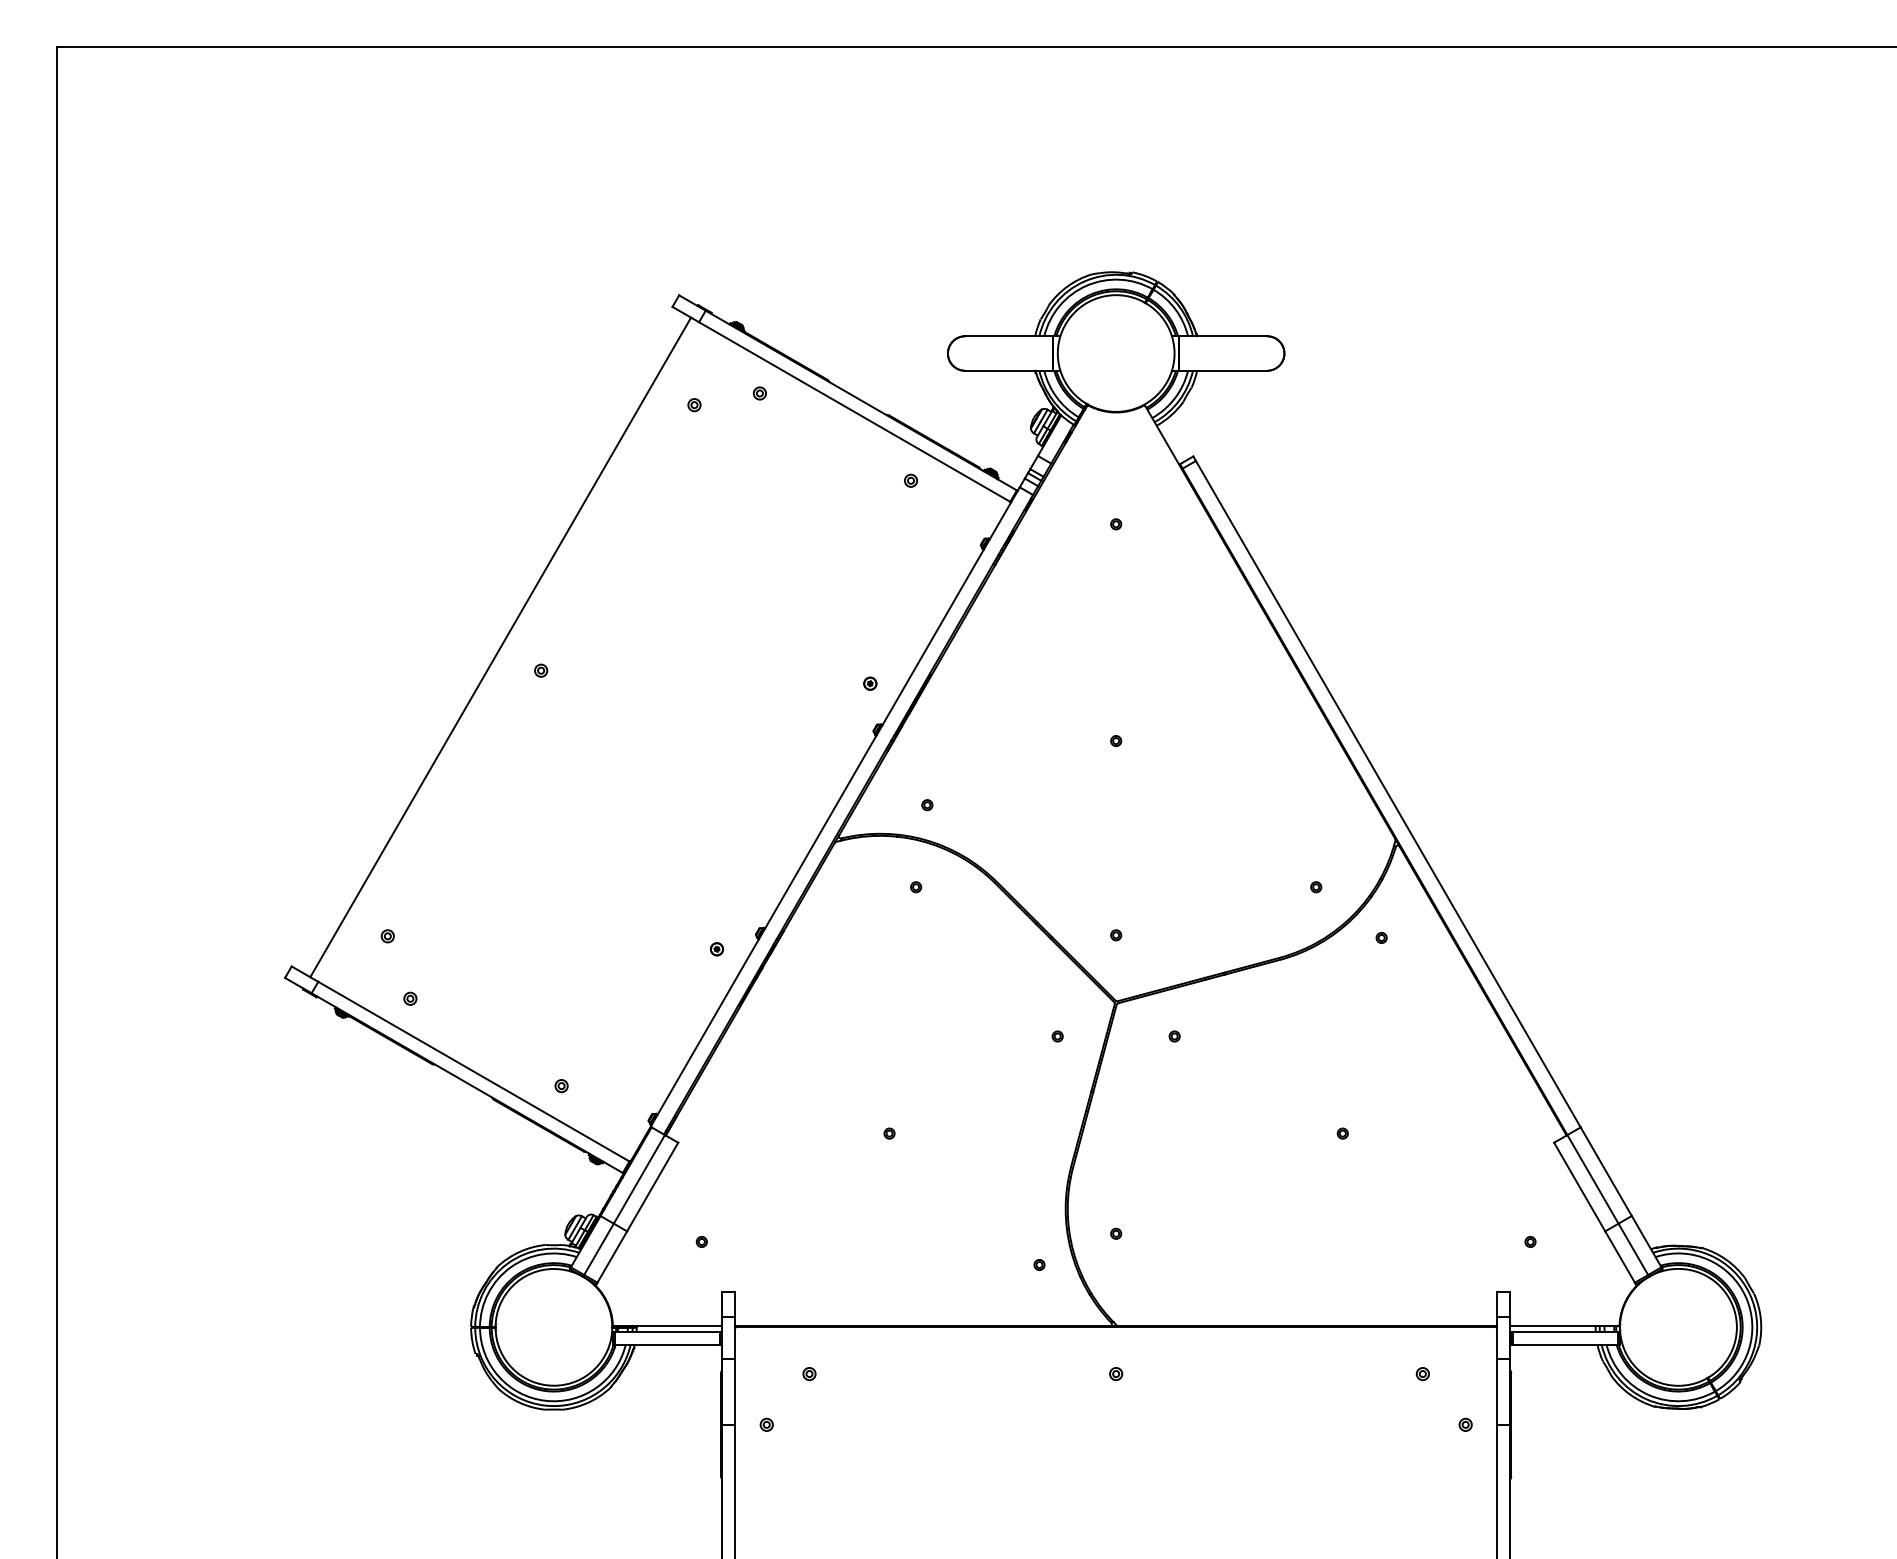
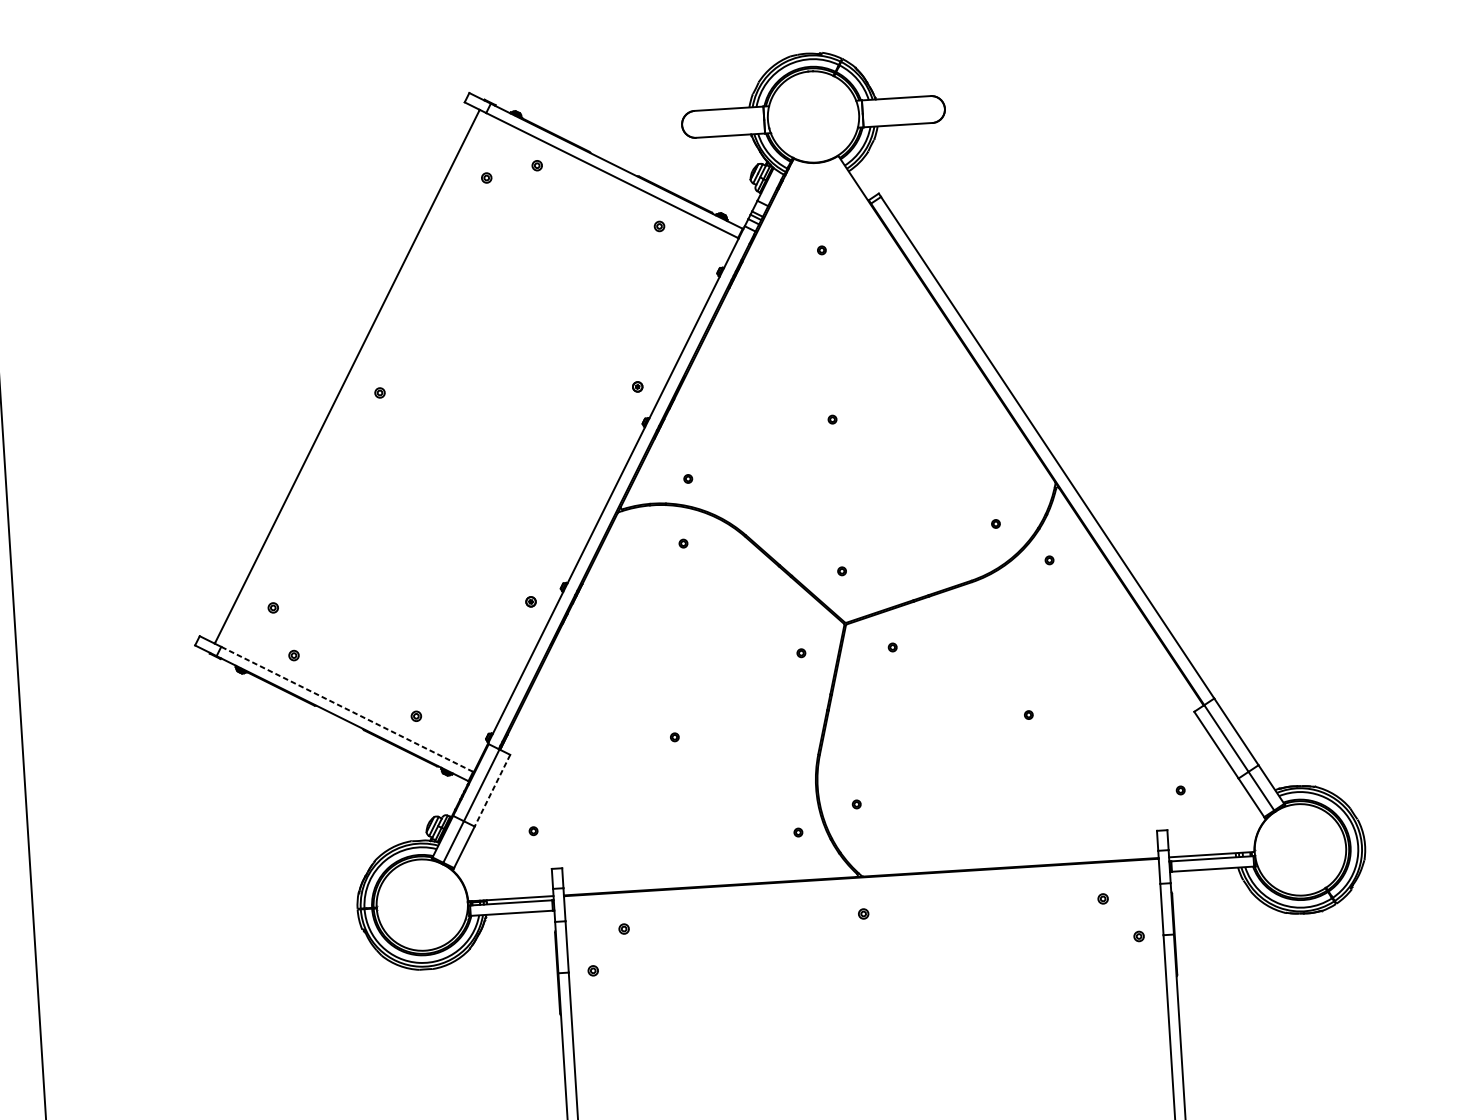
line: (473, 1071) -> (346, 709), solid -> dashed
line: (652, 1187) -> (492, 791), solid -> dashed

